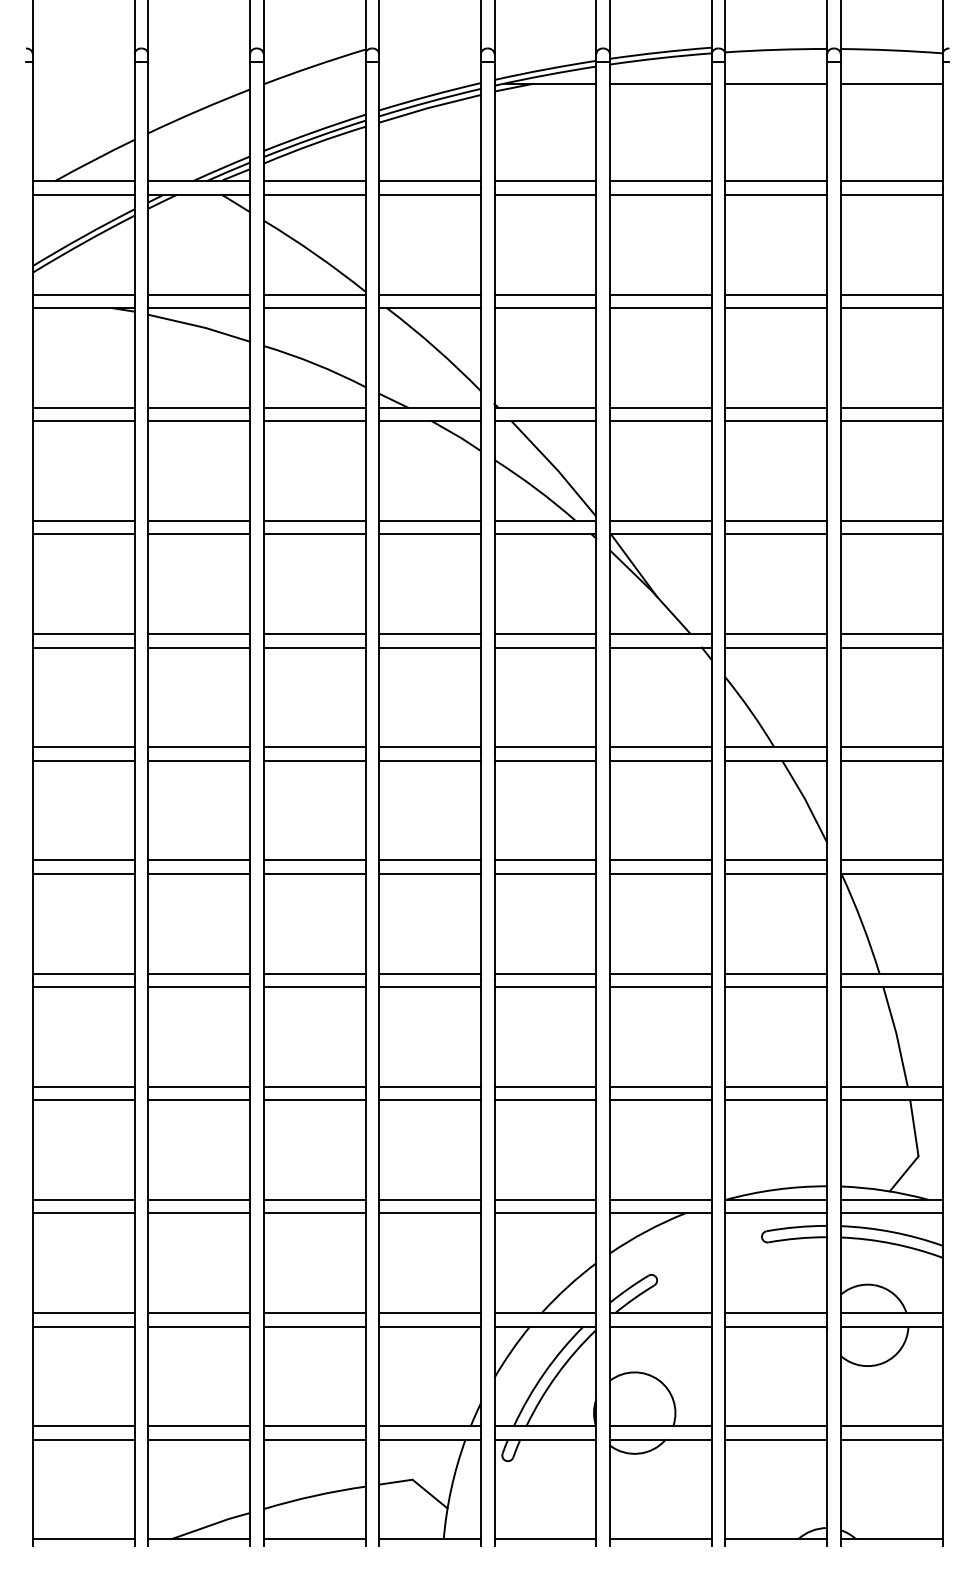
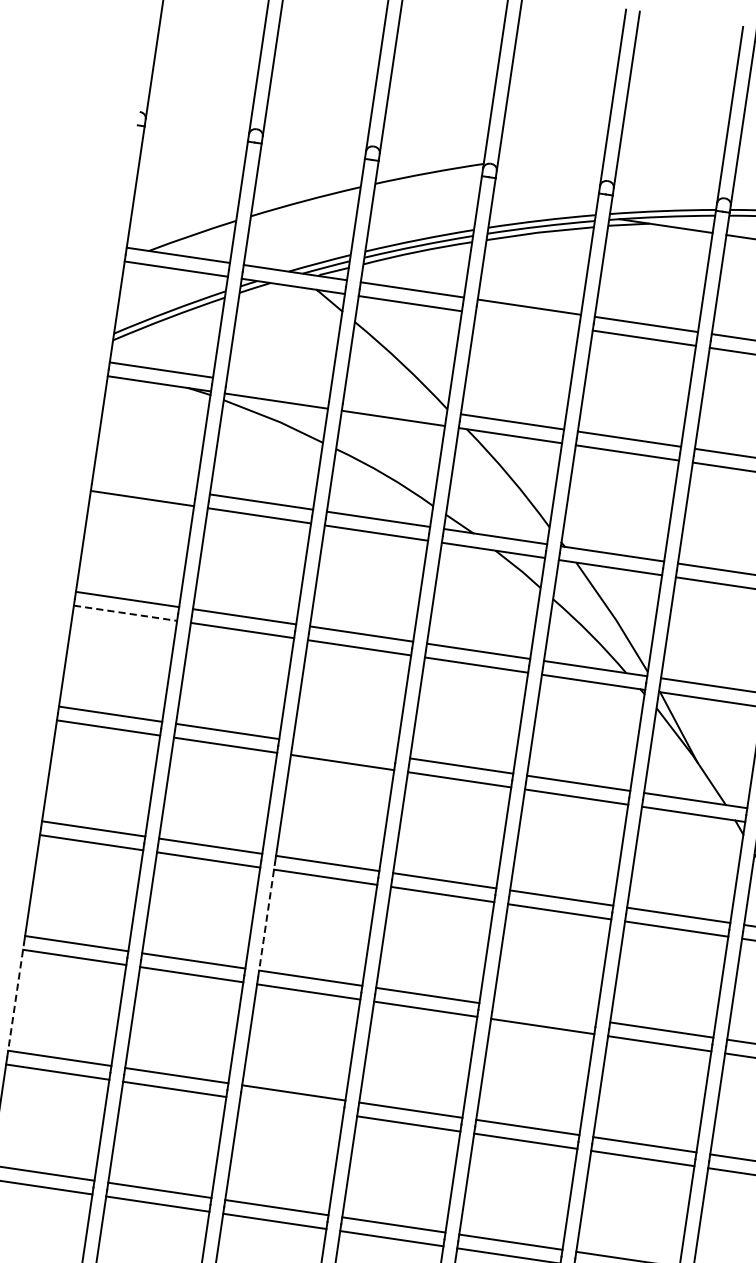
line: (429, 194) -> (526, 320), removed
line: (199, 294) -> (278, 387), removed
line: (314, 294) -> (395, 404), removed
line: (83, 407) -> (144, 484), removed
line: (83, 534) -> (125, 613), solid -> dashed
line: (314, 634) -> (344, 749), removed
line: (263, 810) -> (266, 920), solid -> dashed
line: (545, 860) -> (544, 1012), removed
line: (32, 923) -> (15, 999), solid -> dashed
line: (314, 987) -> (291, 1107), removed

